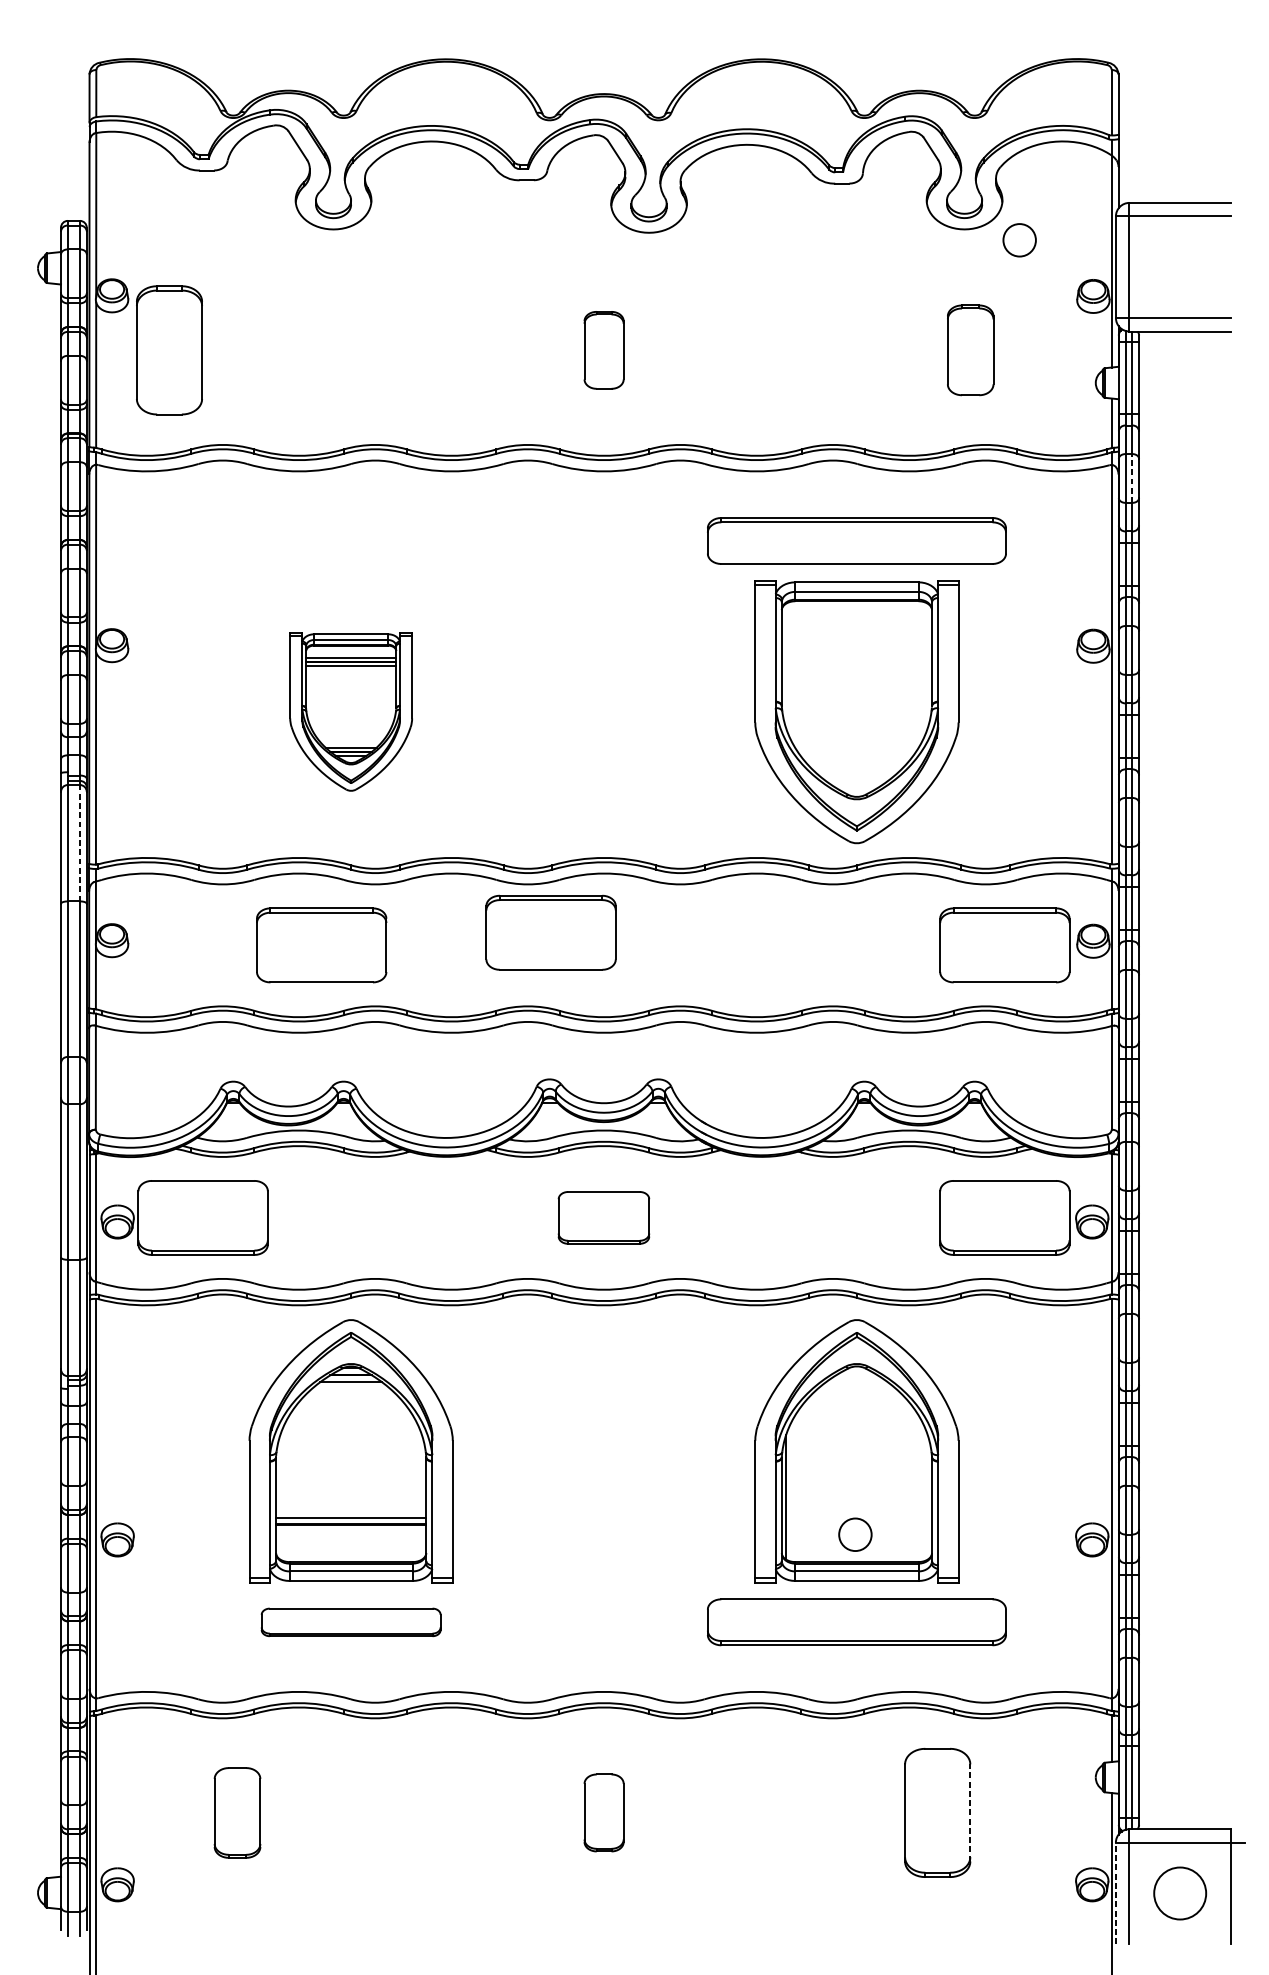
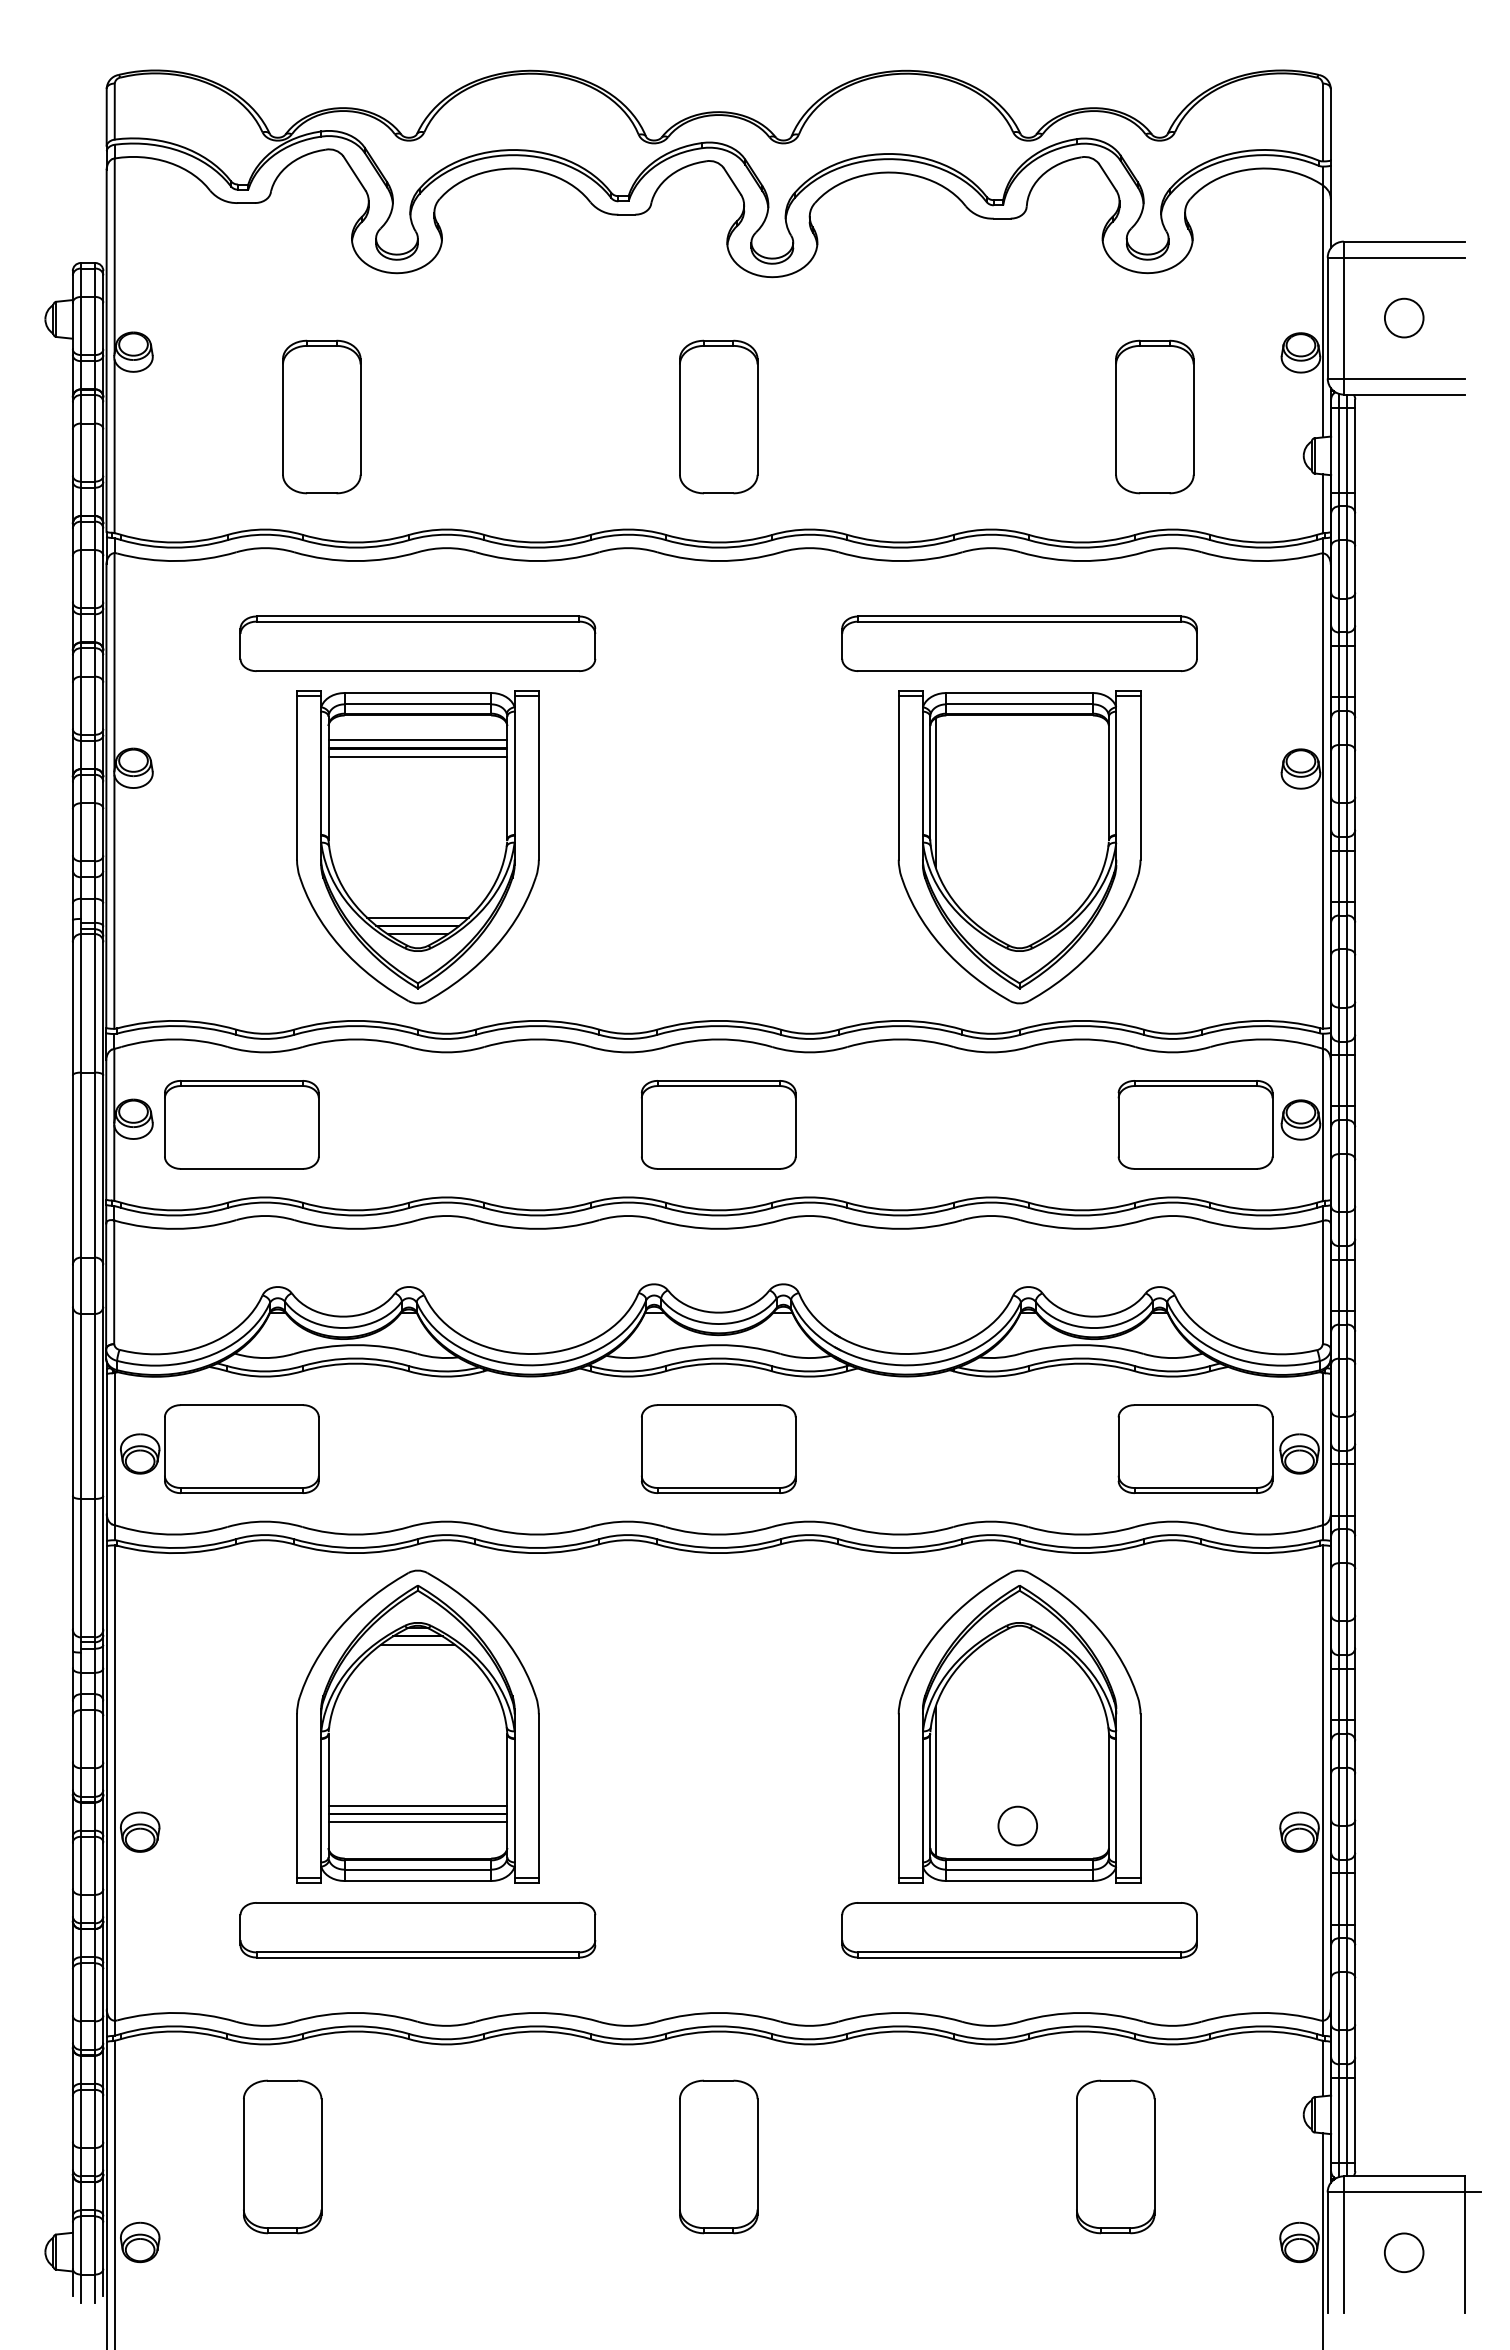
circle: (1019, 239) -> (1404, 317), moved
part: (169, 349) -> (321, 416), moved
part: (603, 349) -> (718, 416), size x1.67
part: (970, 349) -> (1154, 416), size x1.43
line: (1132, 477) -> (1347, 568), dashed -> solid
part: (350, 540) -> (417, 643), added
line: (786, 665) -> (935, 792), added
part: (350, 712) -> (417, 847), size x1.67
line: (80, 842) -> (95, 1002), dashed -> solid
part: (550, 932) -> (718, 1124), moved
part: (321, 945) -> (241, 1124), moved
part: (603, 1217) -> (718, 1448), size x1.43
line: (350, 1531) -> (417, 1822), added
part: (350, 1622) -> (417, 1930), size x1.67
part: (237, 1812) -> (282, 2156), size x1.43
part: (603, 1812) -> (718, 2156), size x1.67
line: (970, 1812) -> (1154, 2156), dashed -> solid
line: (1115, 1893) -> (1327, 2252), dashed -> solid
circle: (1179, 1893) -> (1403, 2252), size x0.62

